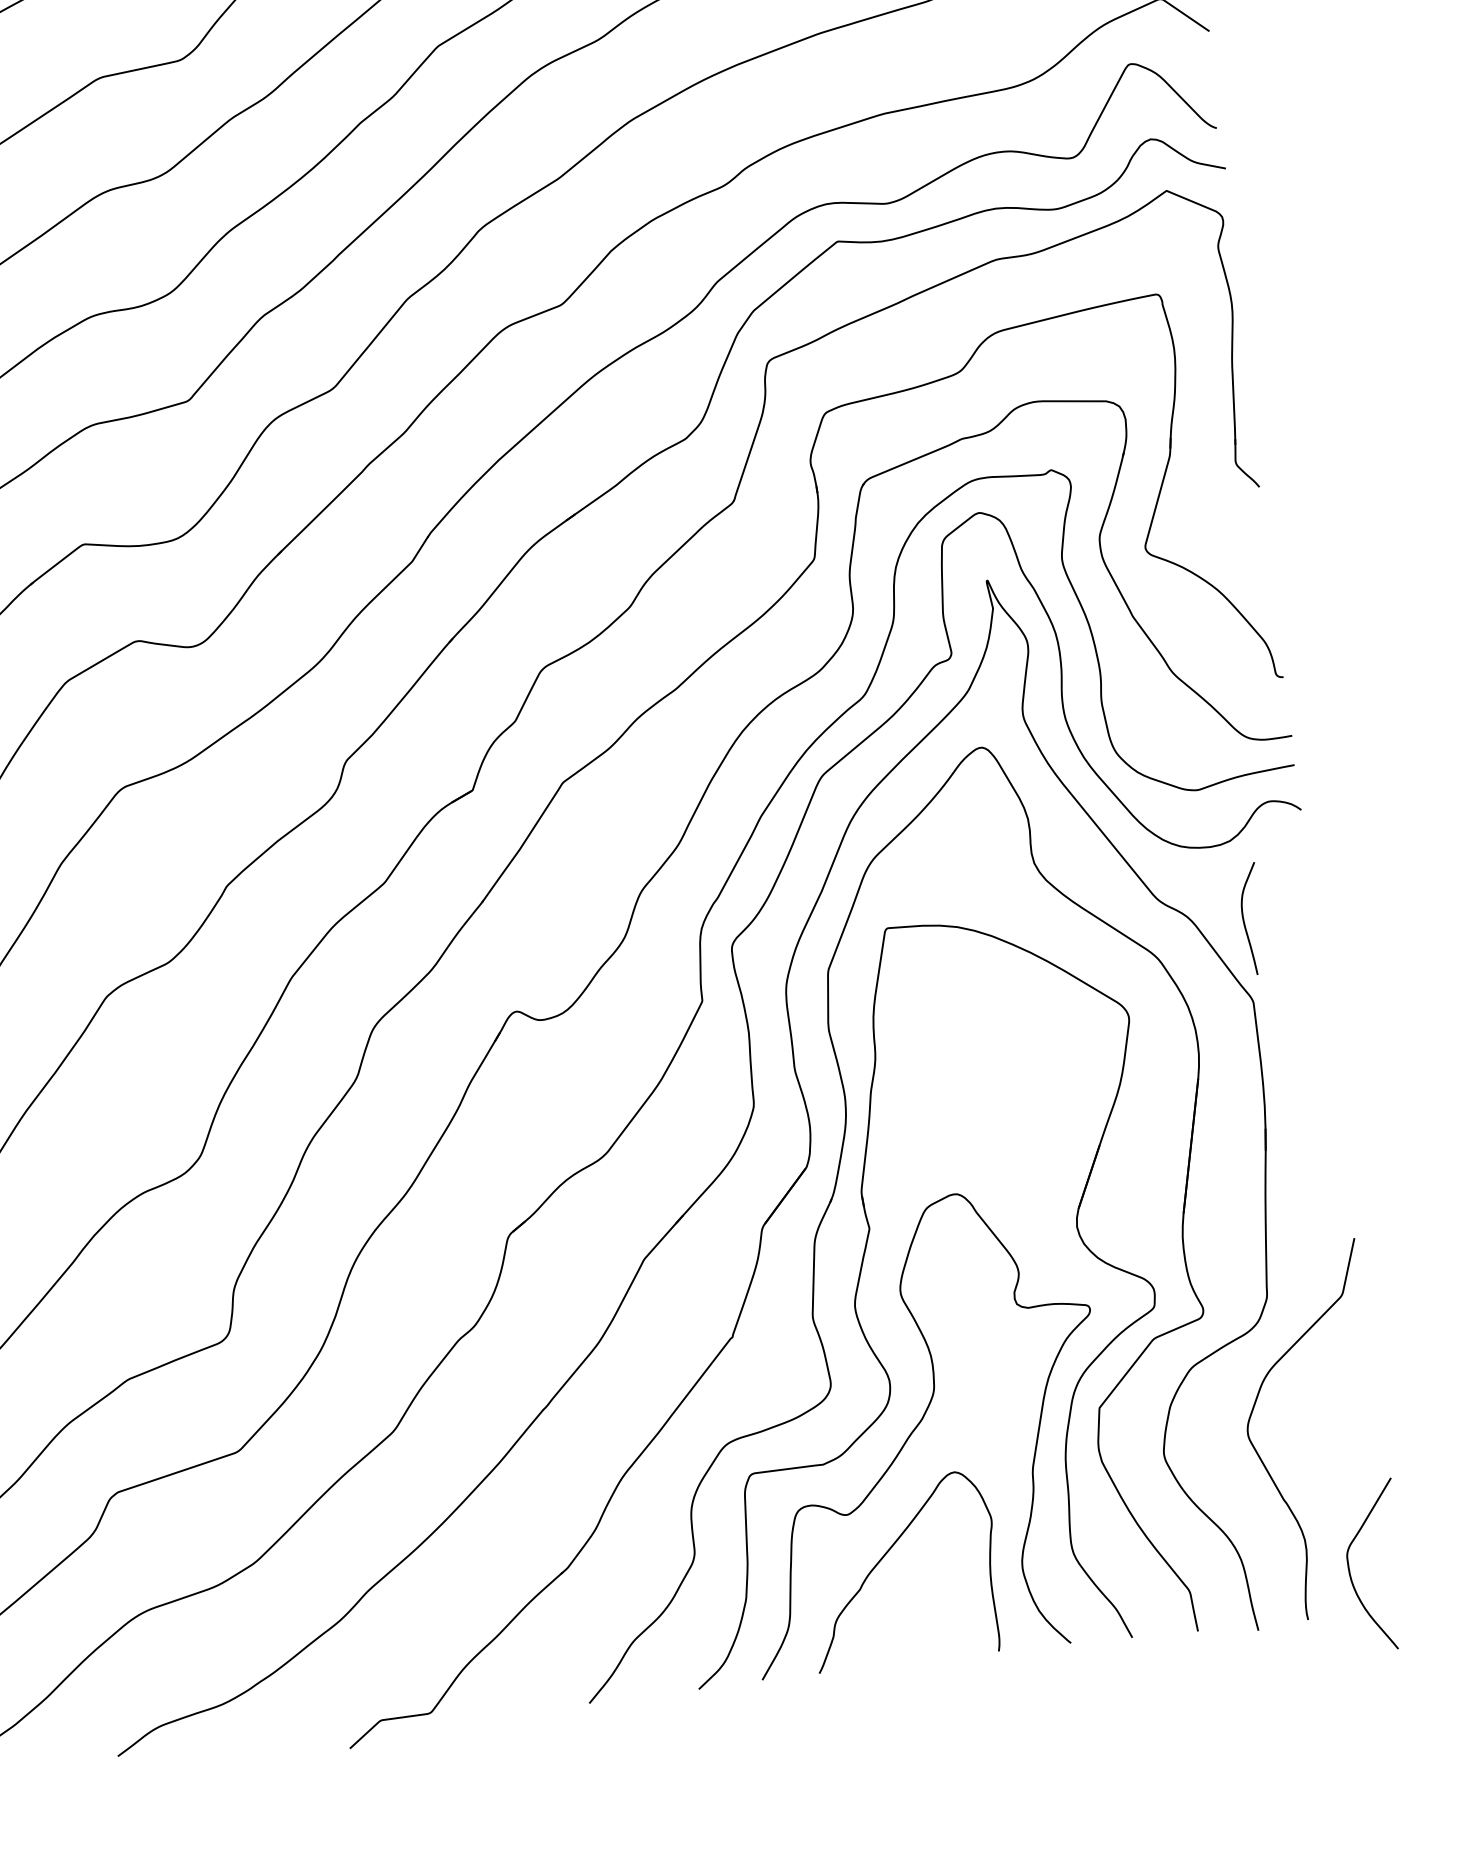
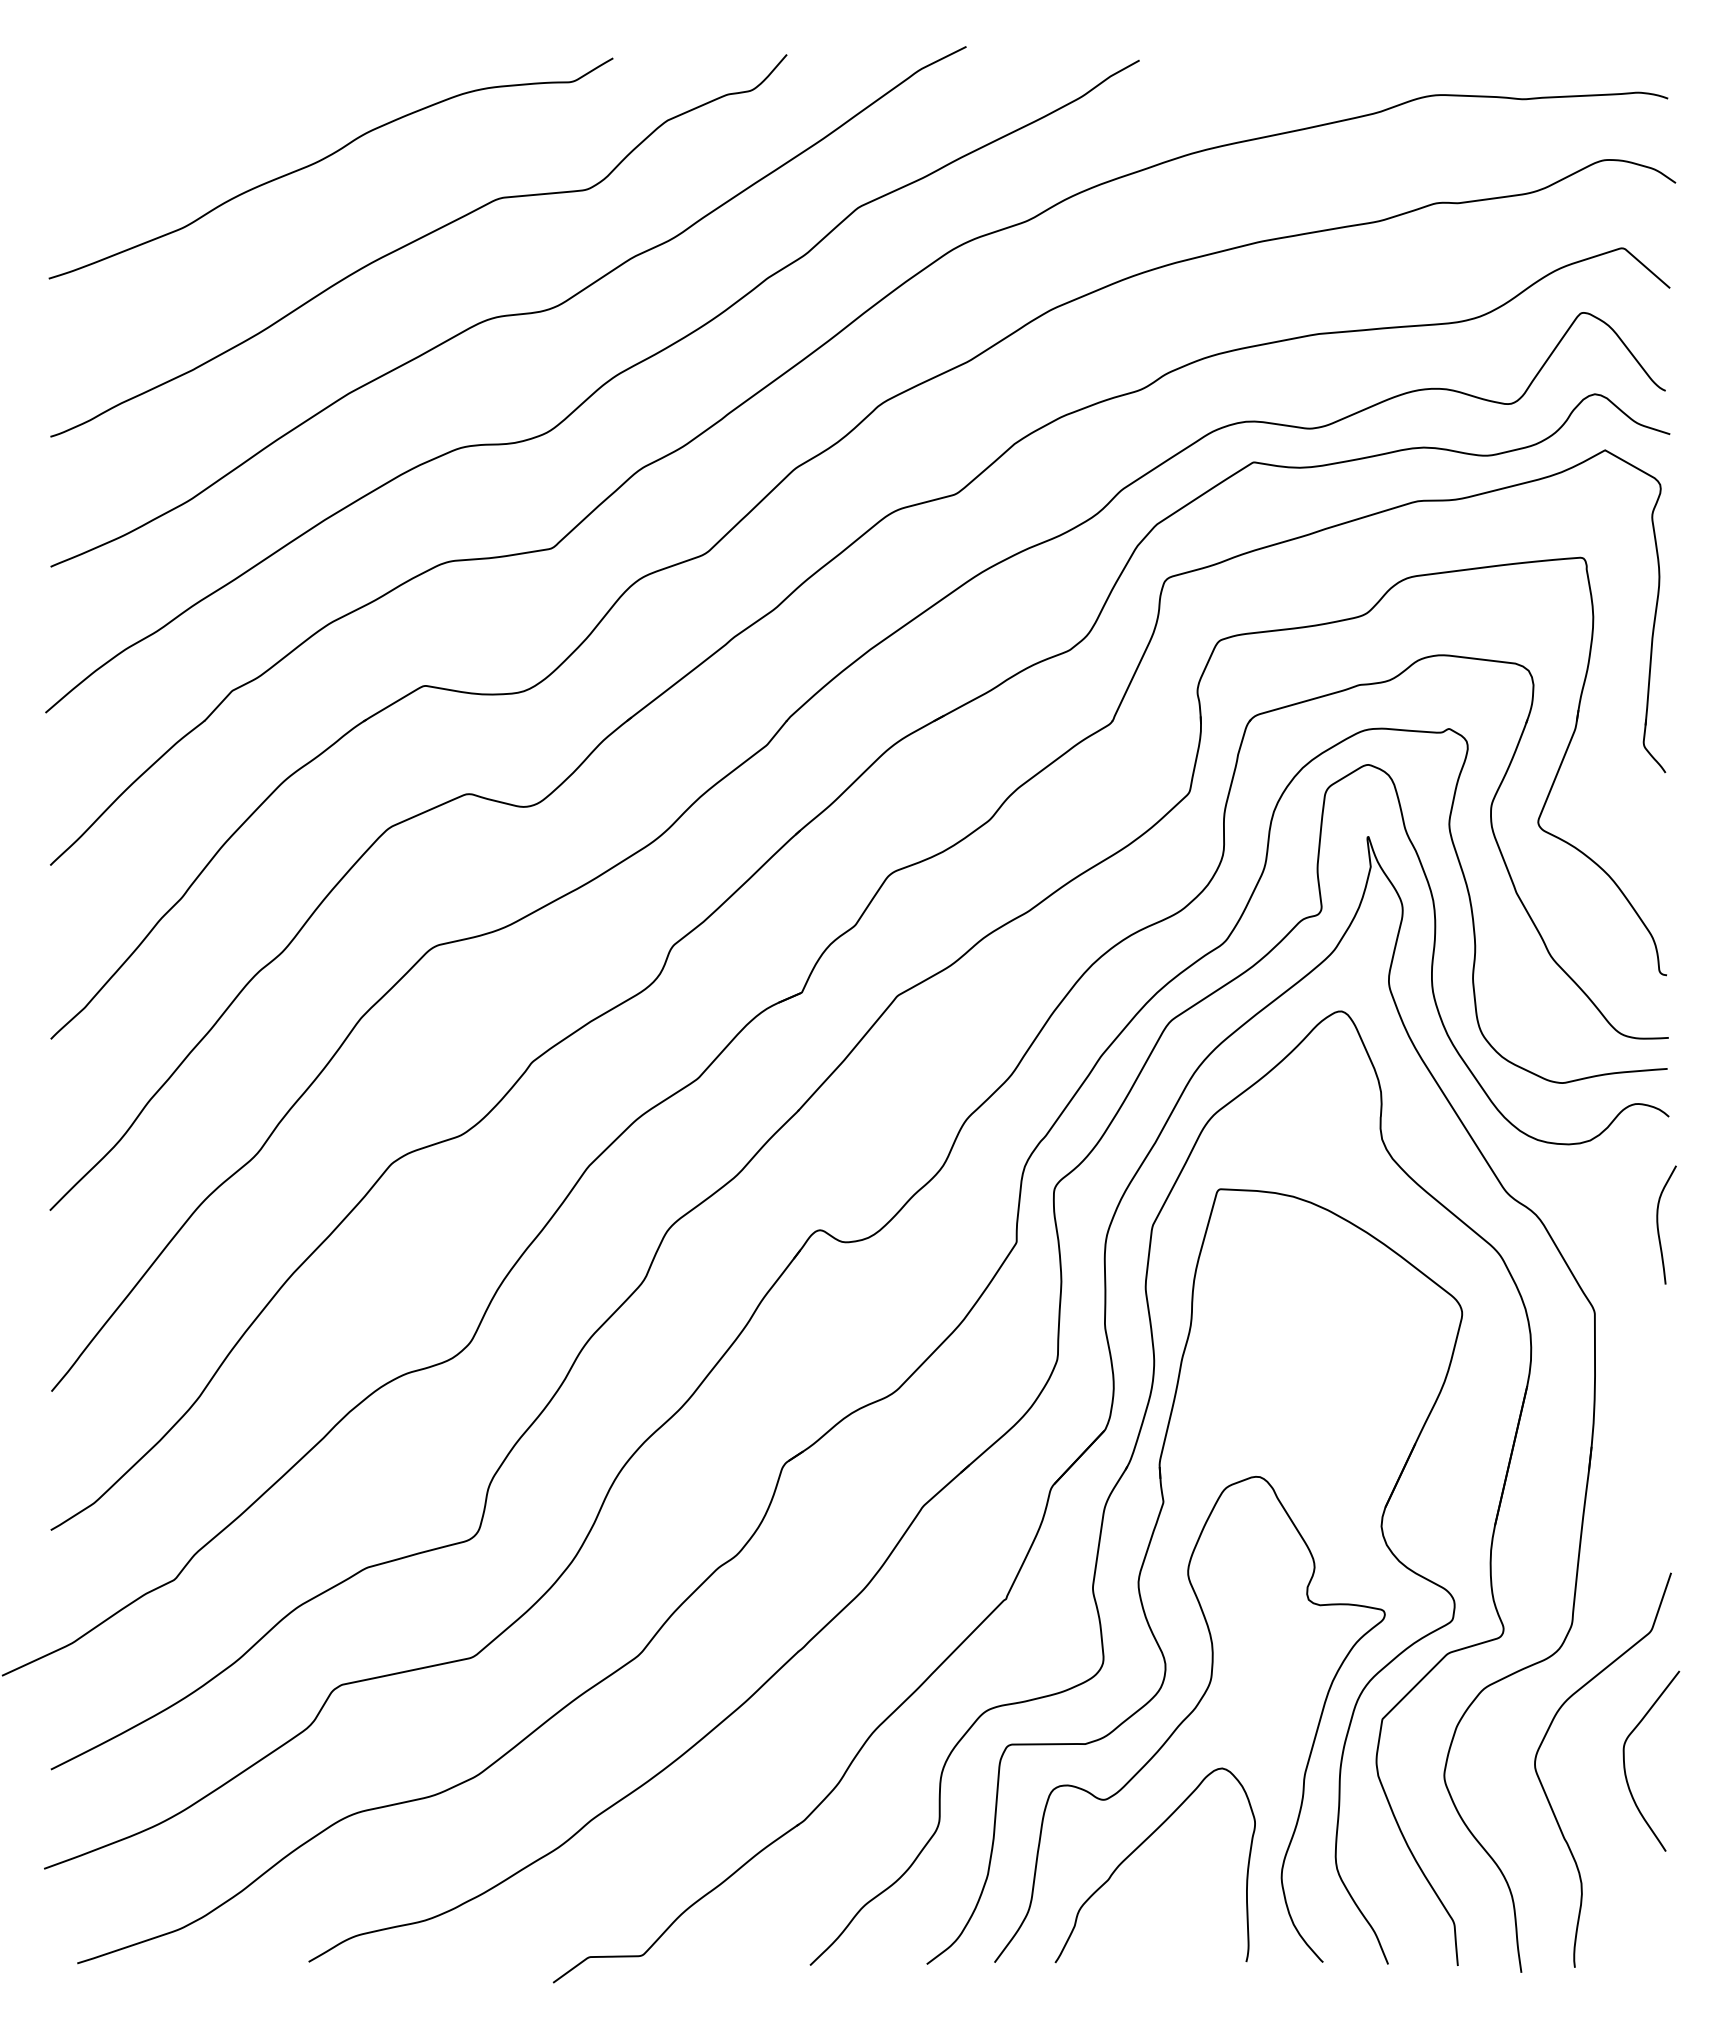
curve: (1244, 919) -> (1658, 1224), moved
curve: (1350, 1571) -> (1625, 1764), moved

